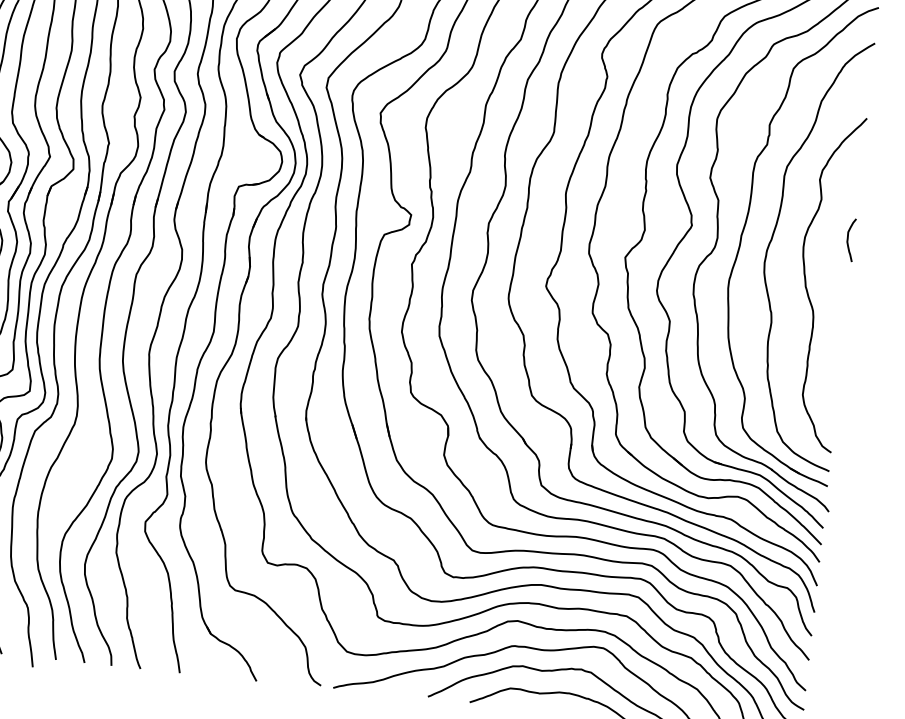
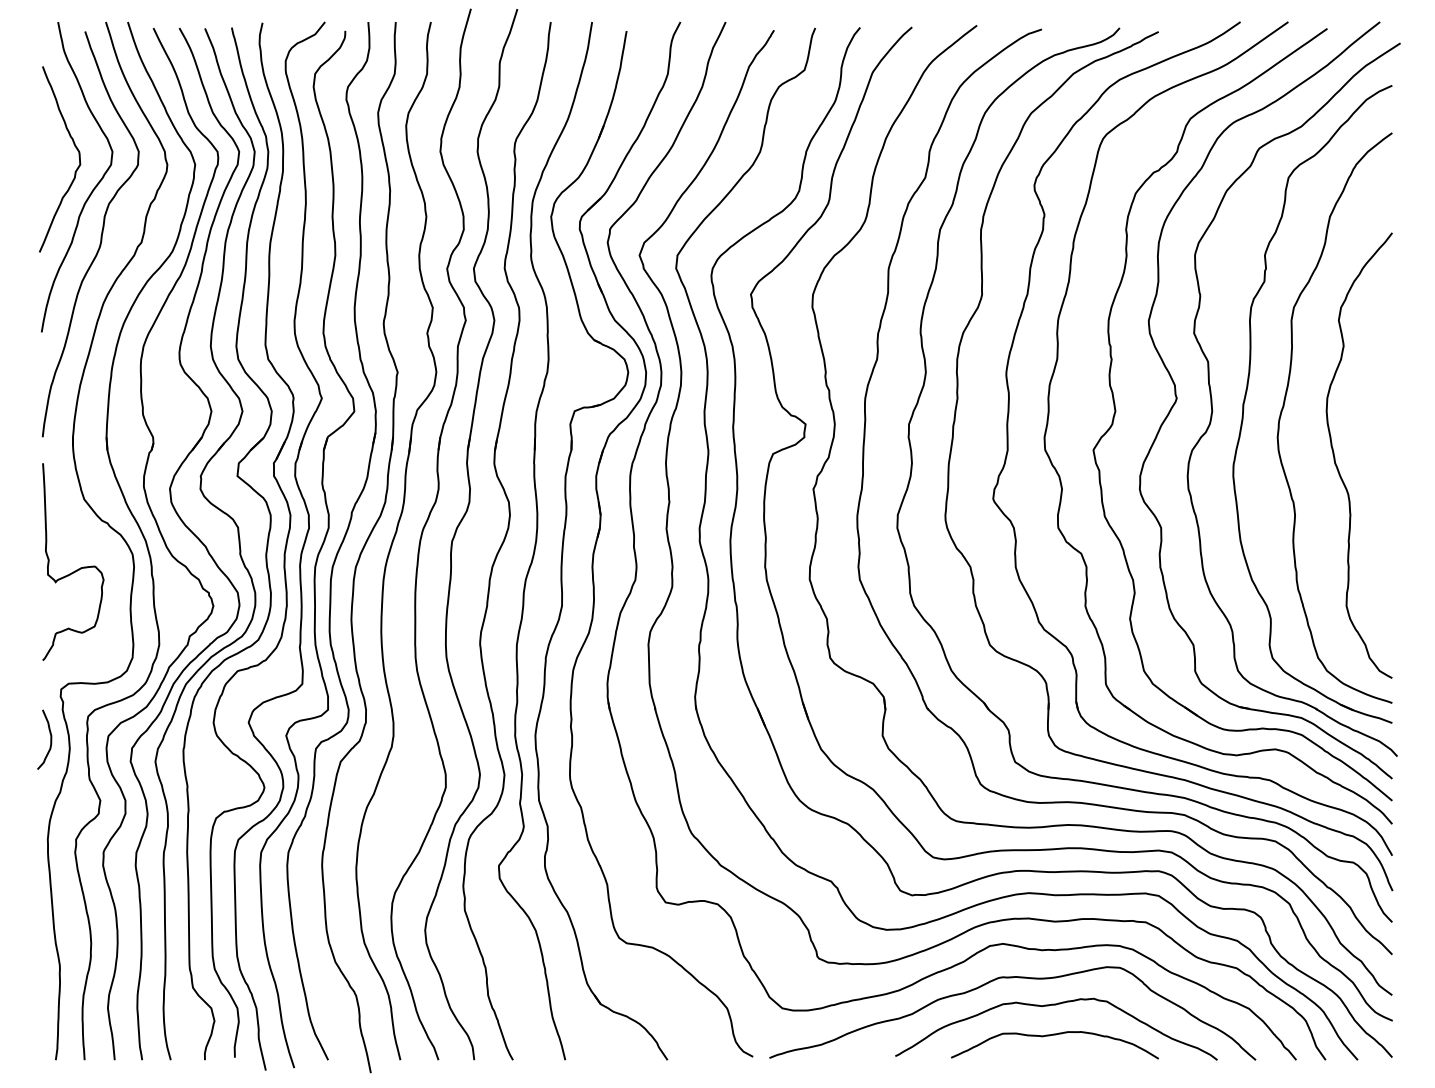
curve: (848, 239) -> (1384, 395), removed

